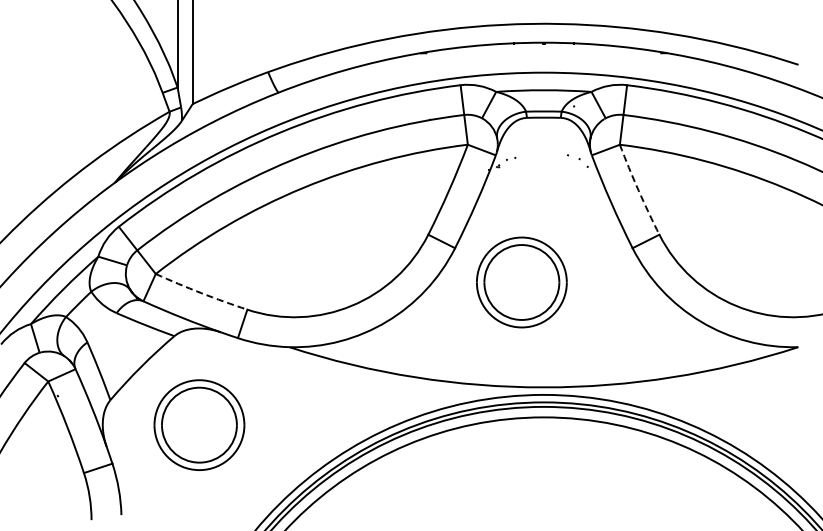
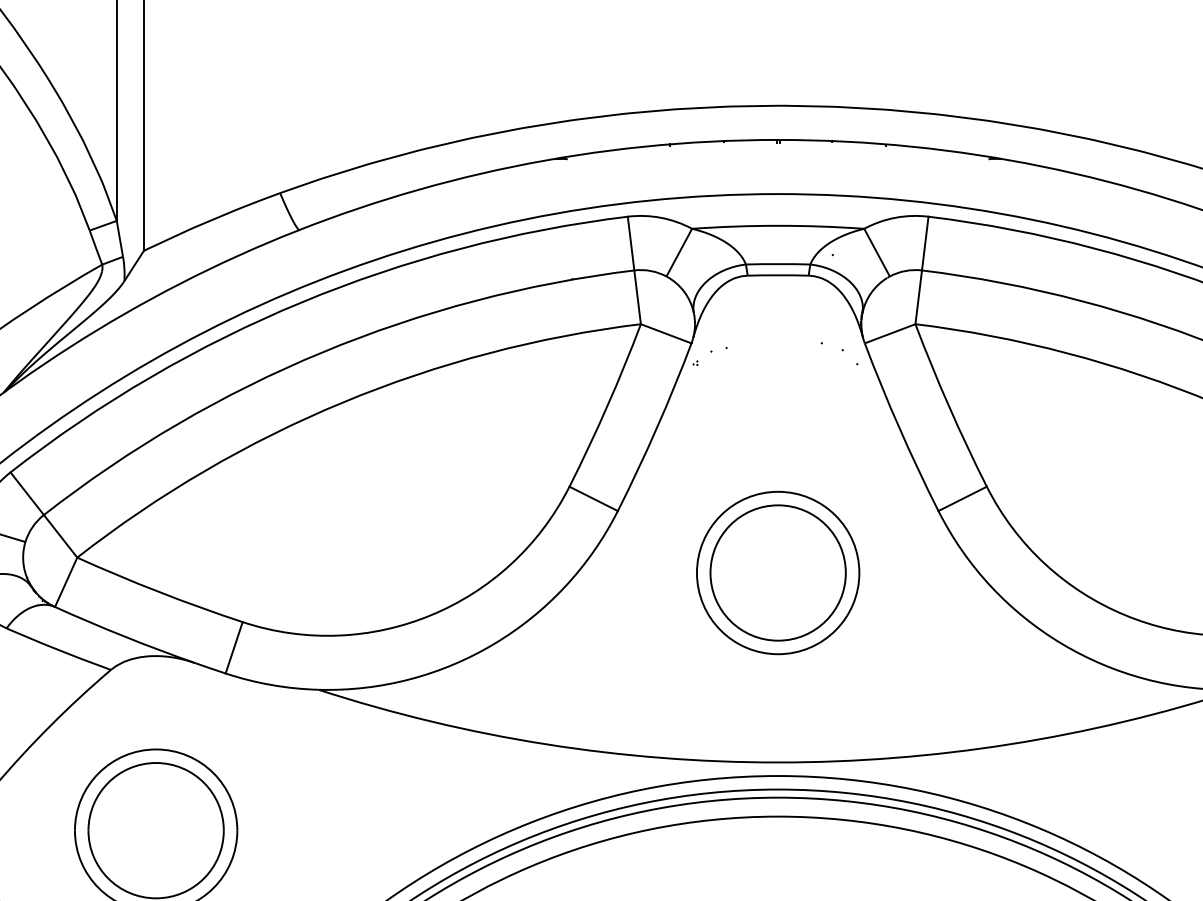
arc: (638, 190) -> (949, 406), dashed -> solid
part: (521, 282) -> (777, 573), moved
arc: (201, 293) -> (159, 592), dashed -> solid

